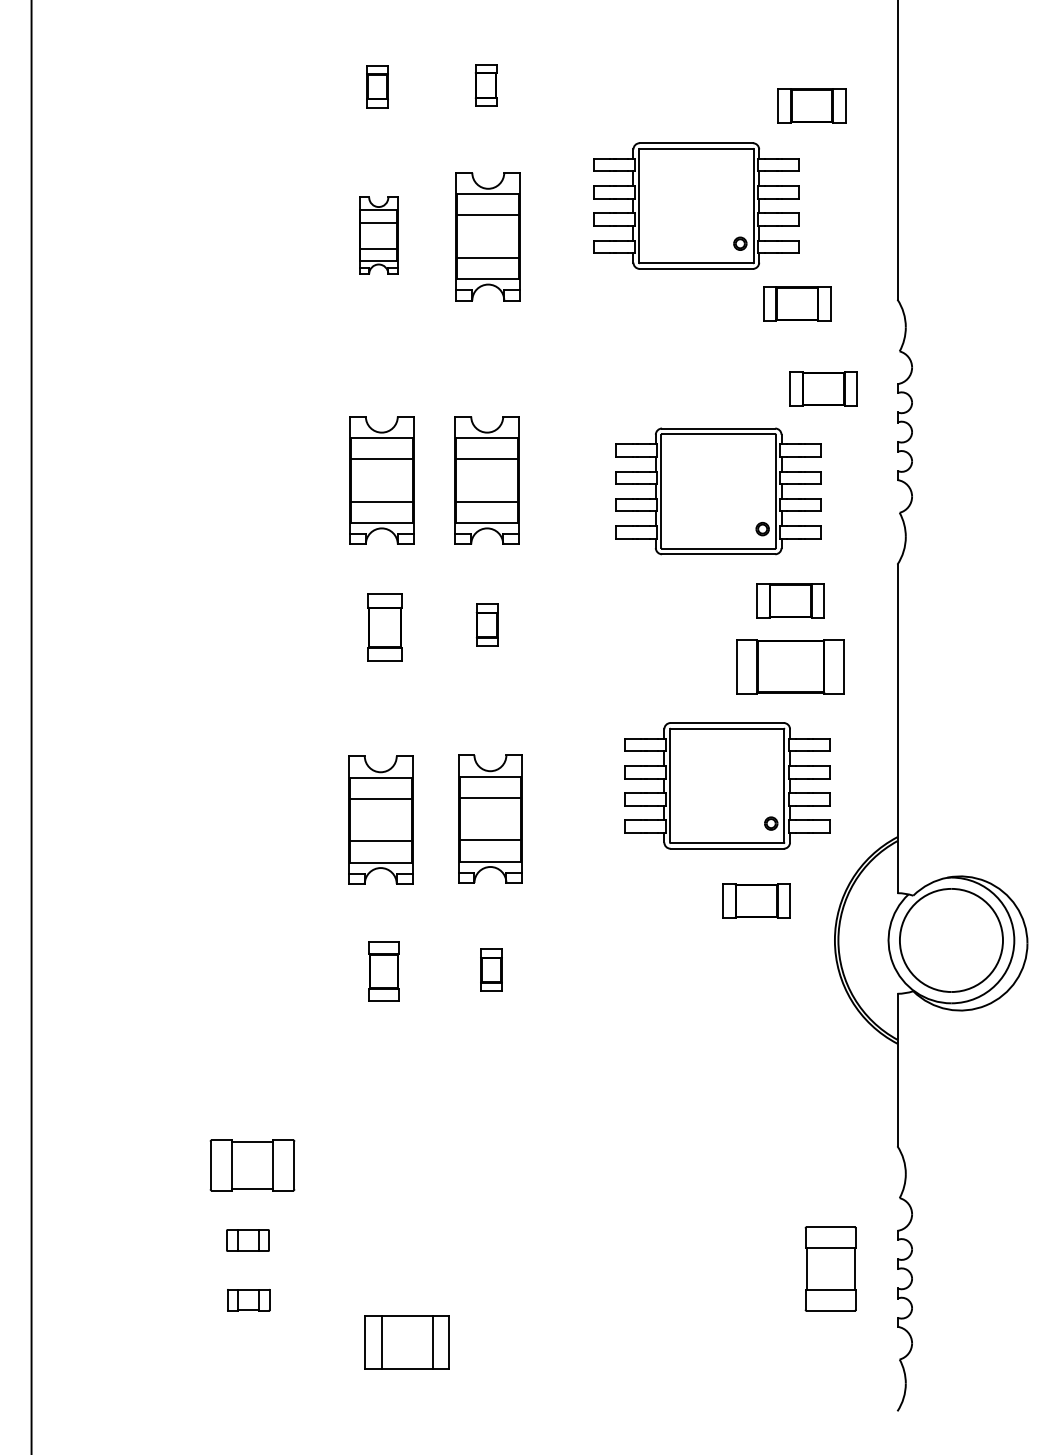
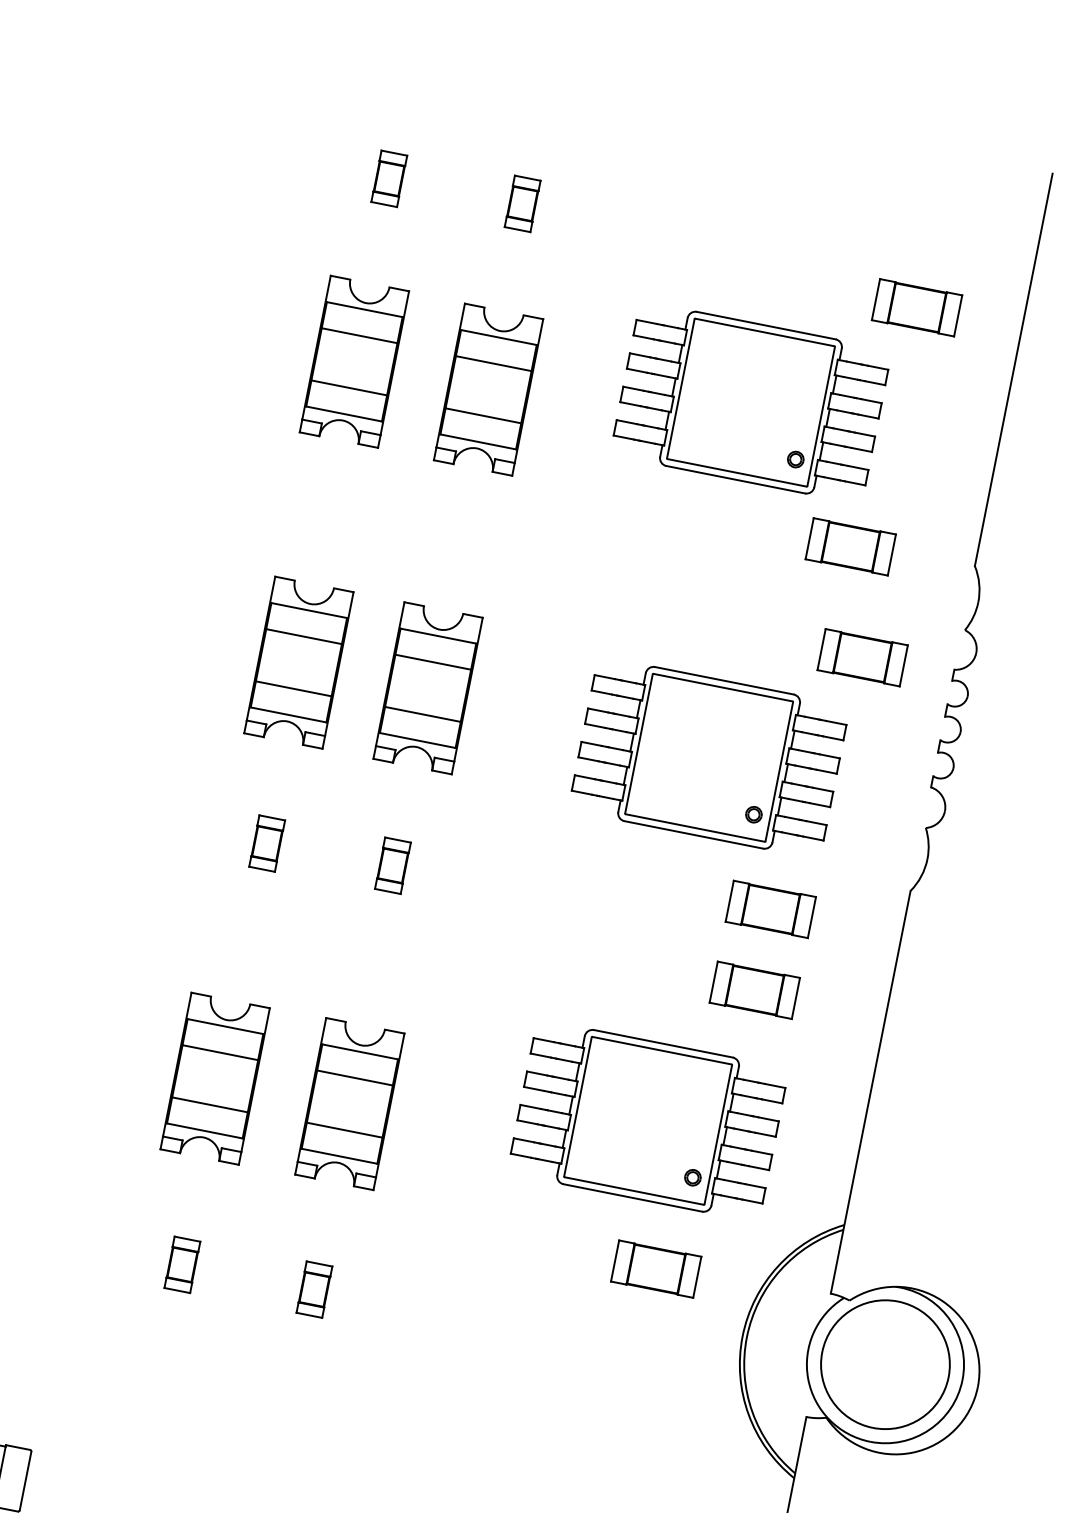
part: (378, 235) -> (354, 361), size x1.67
part: (384, 626) -> (266, 842), size x0.62
part: (790, 666) -> (754, 989), size x0.62
part: (383, 970) -> (182, 1263), size x0.71

